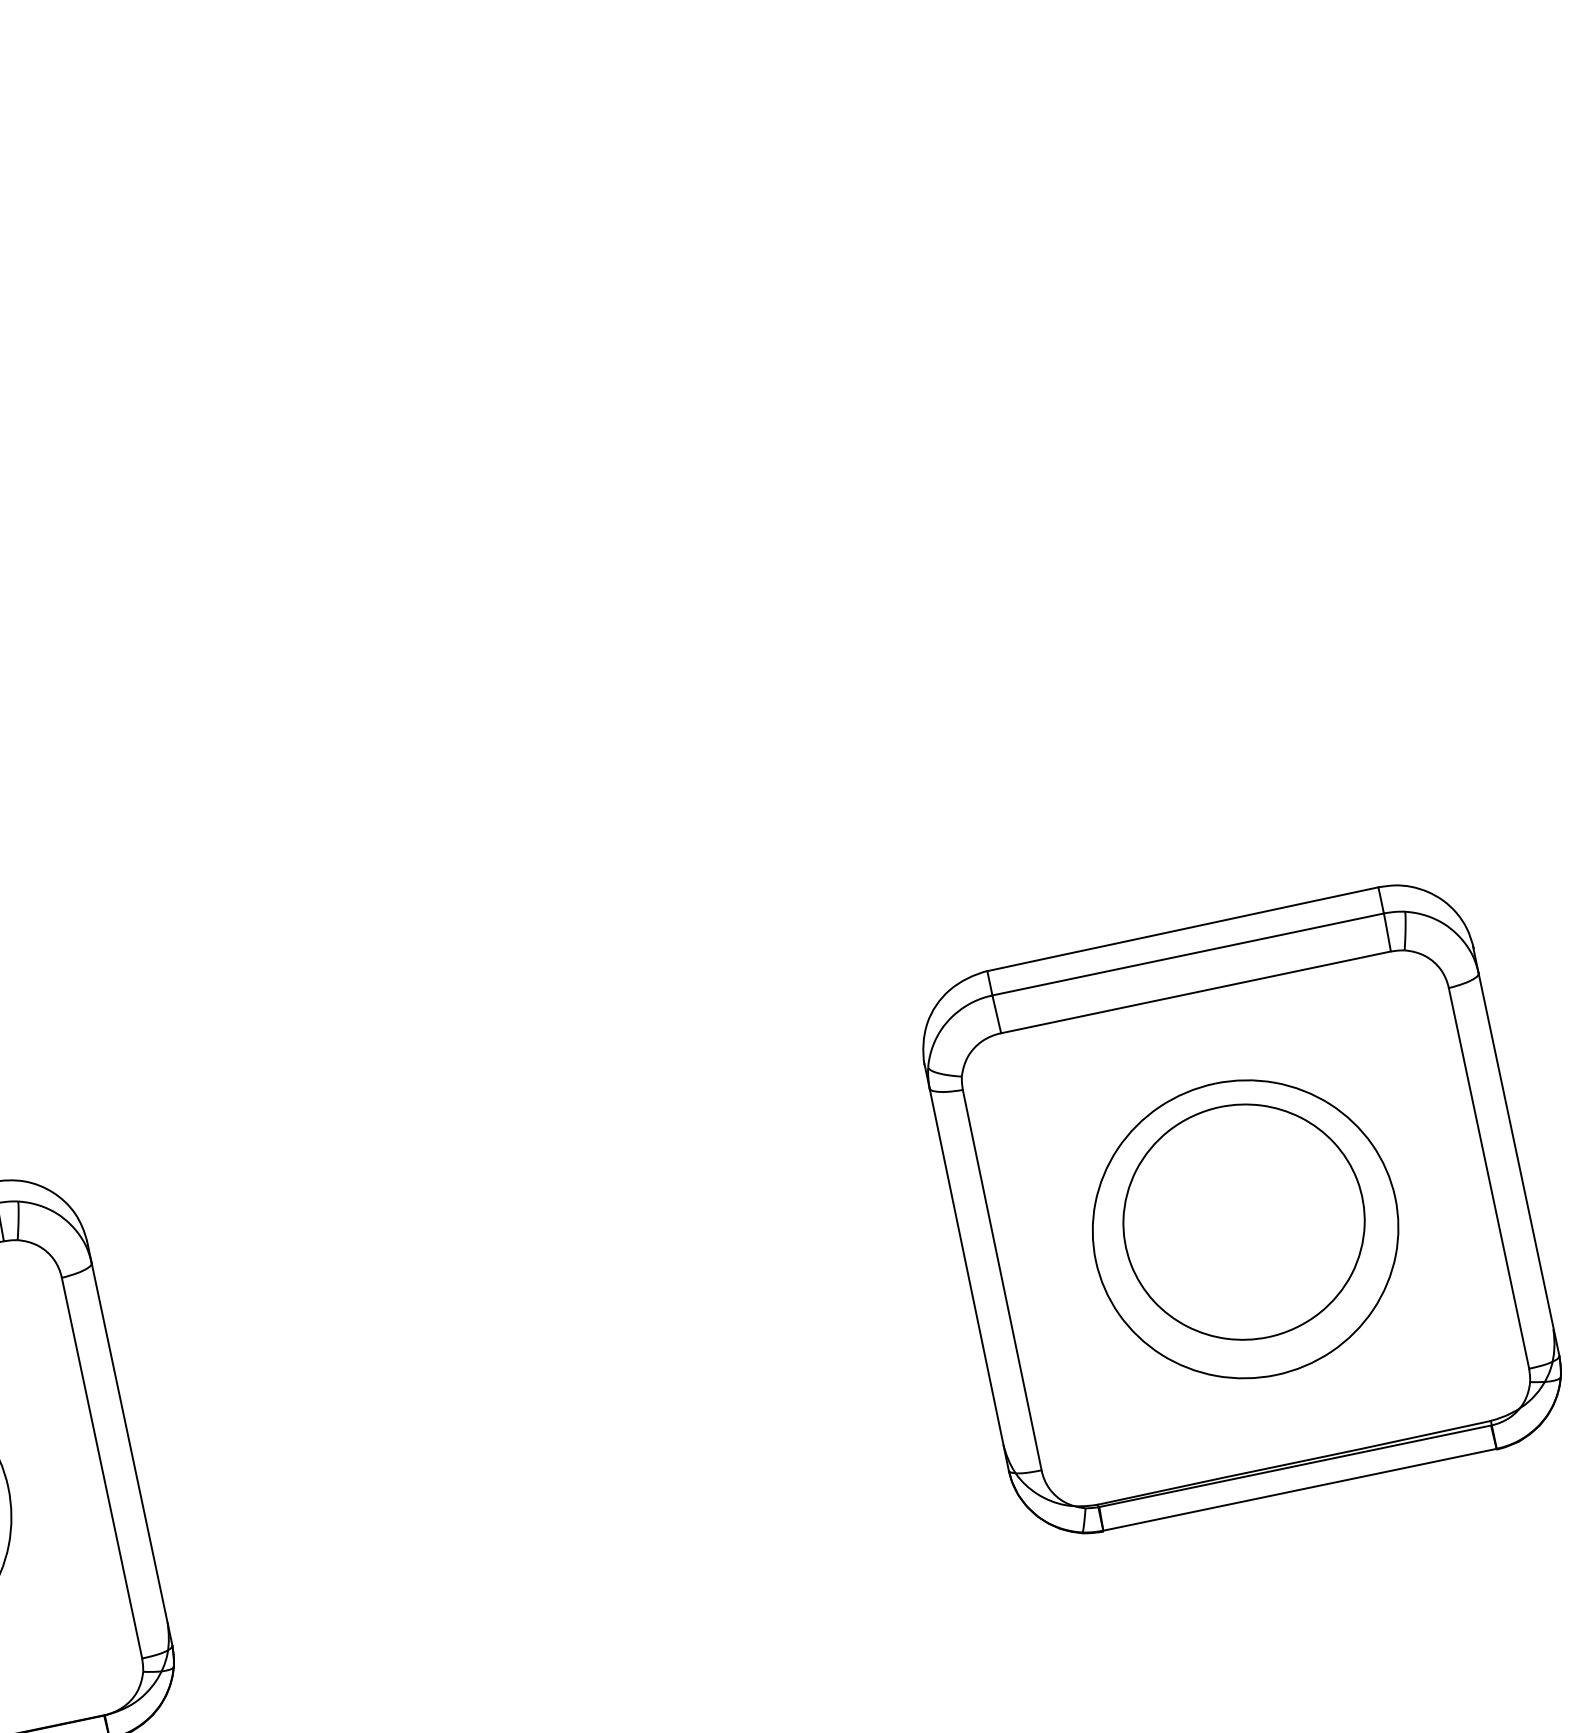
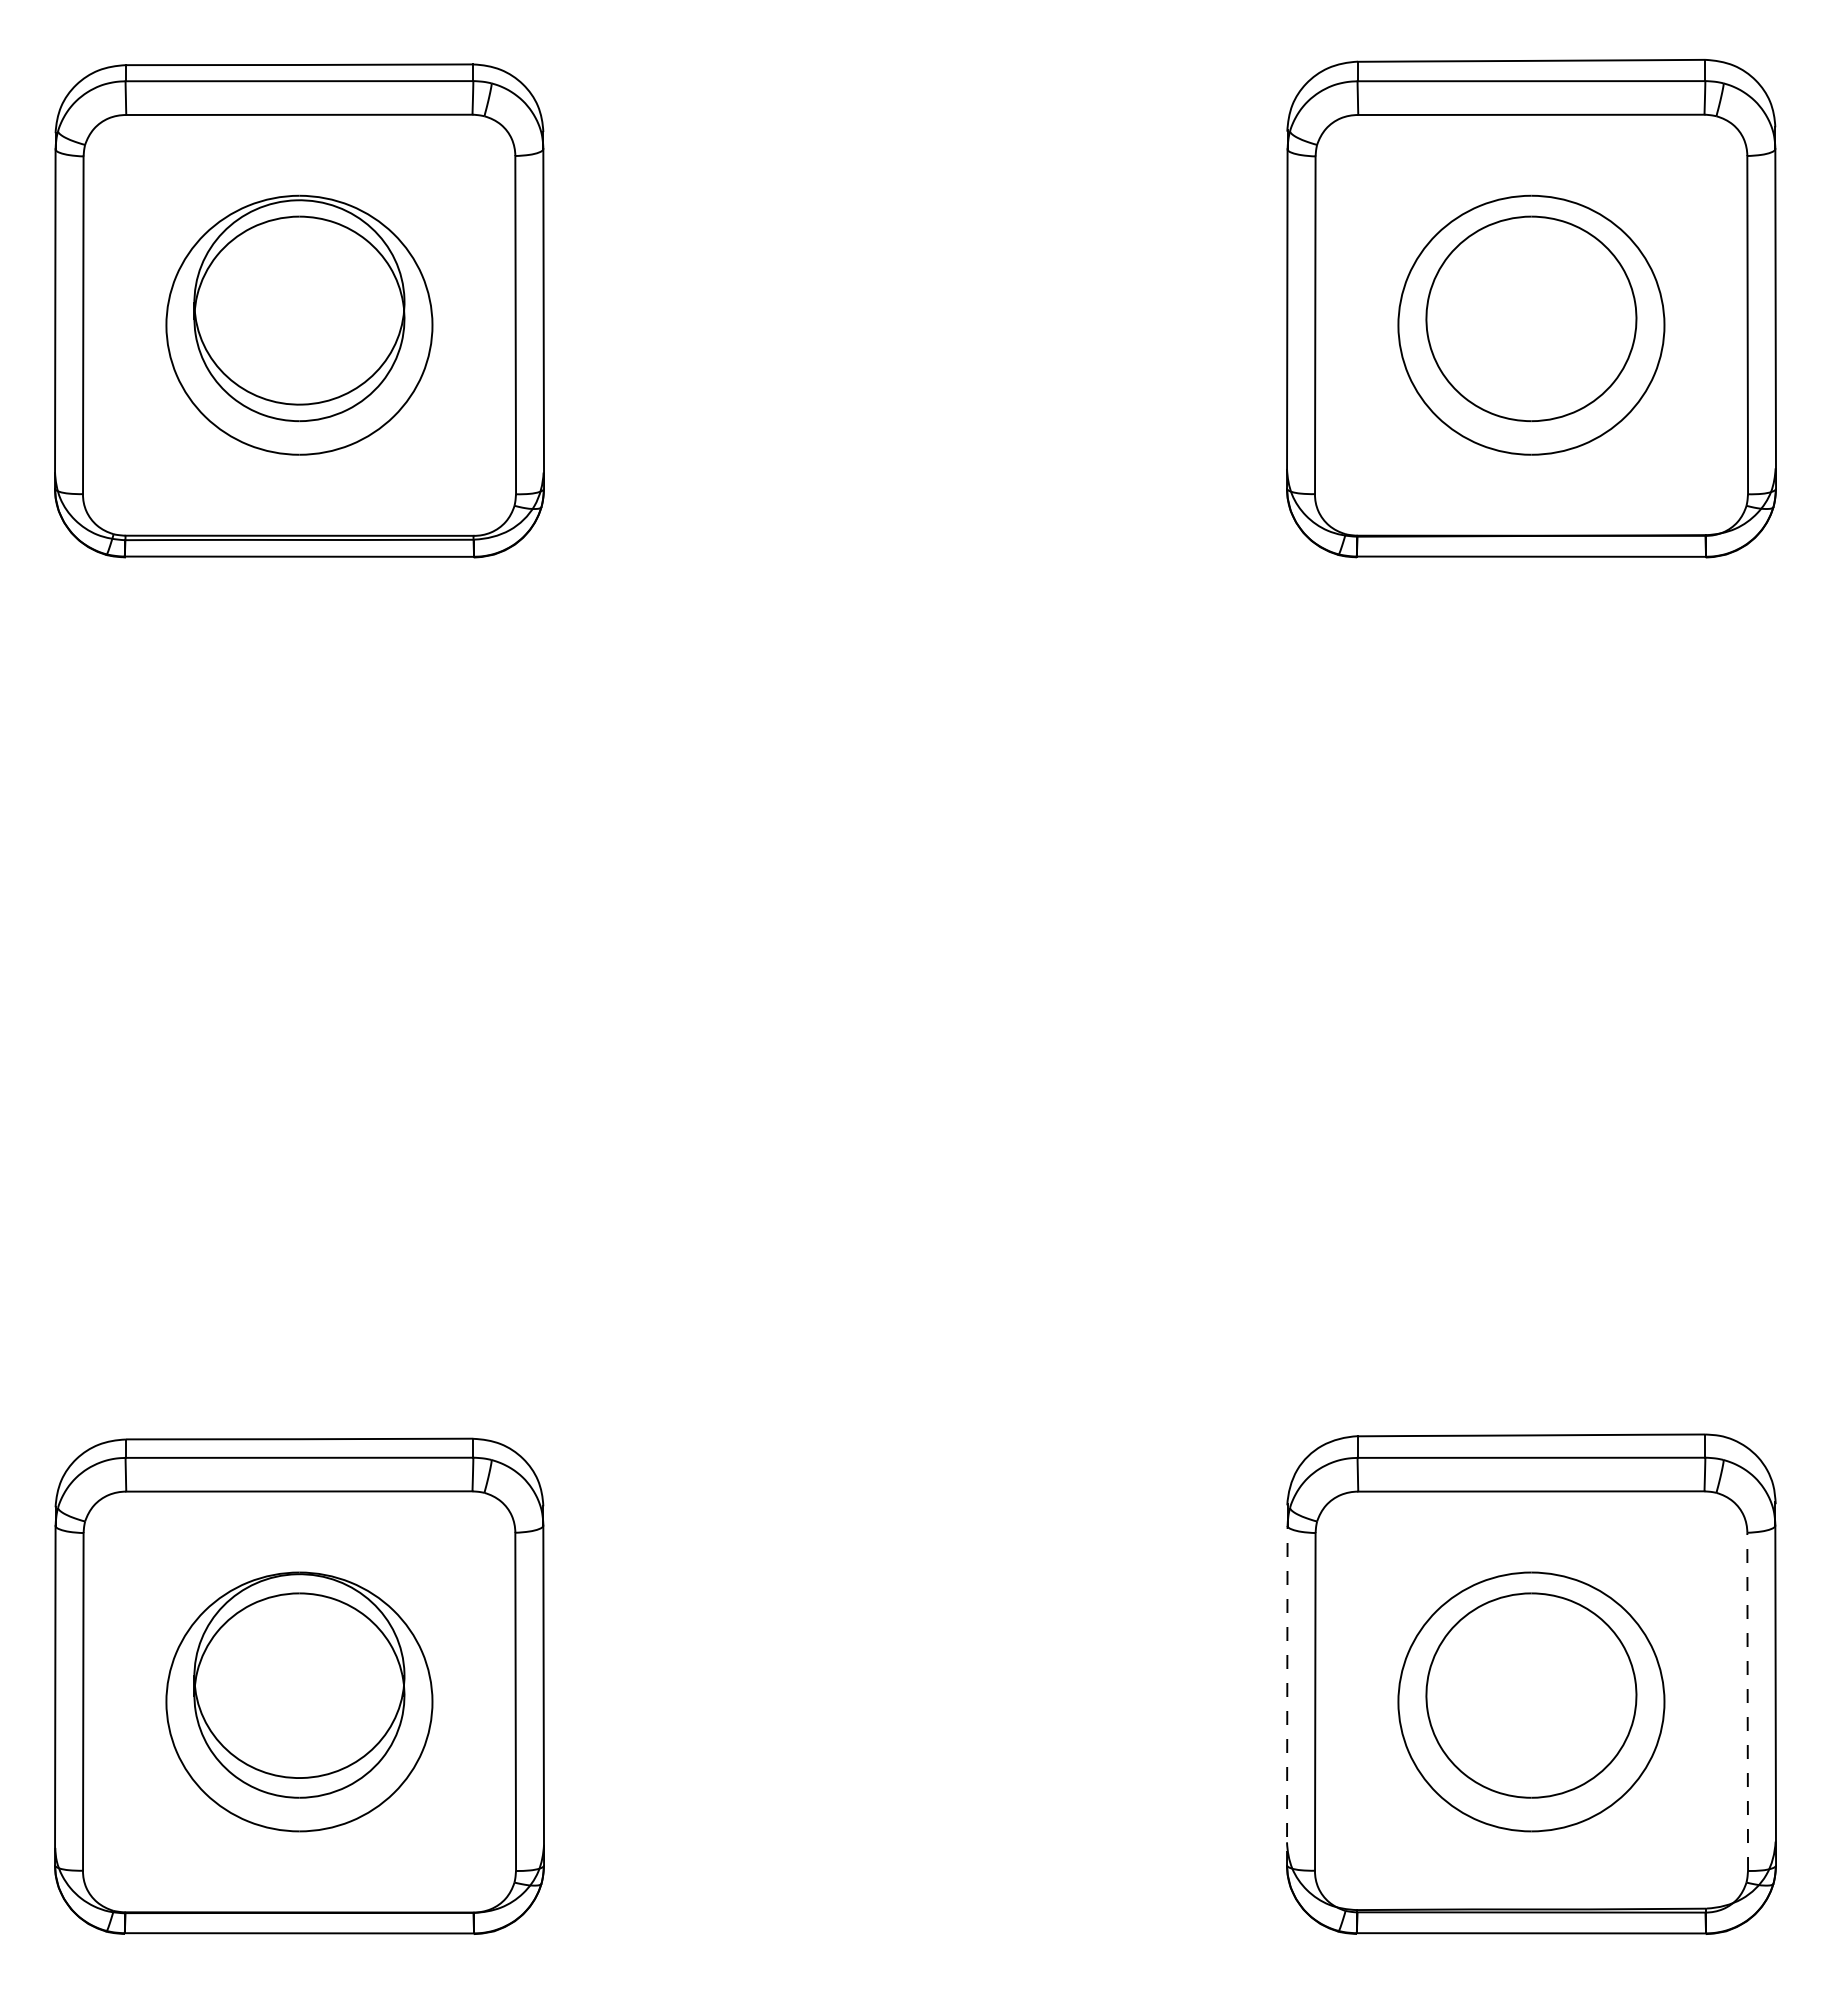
line: (1488, 1177) -> (1747, 1701), solid -> dashed
line: (969, 1279) -> (1287, 1695), solid -> dashed

